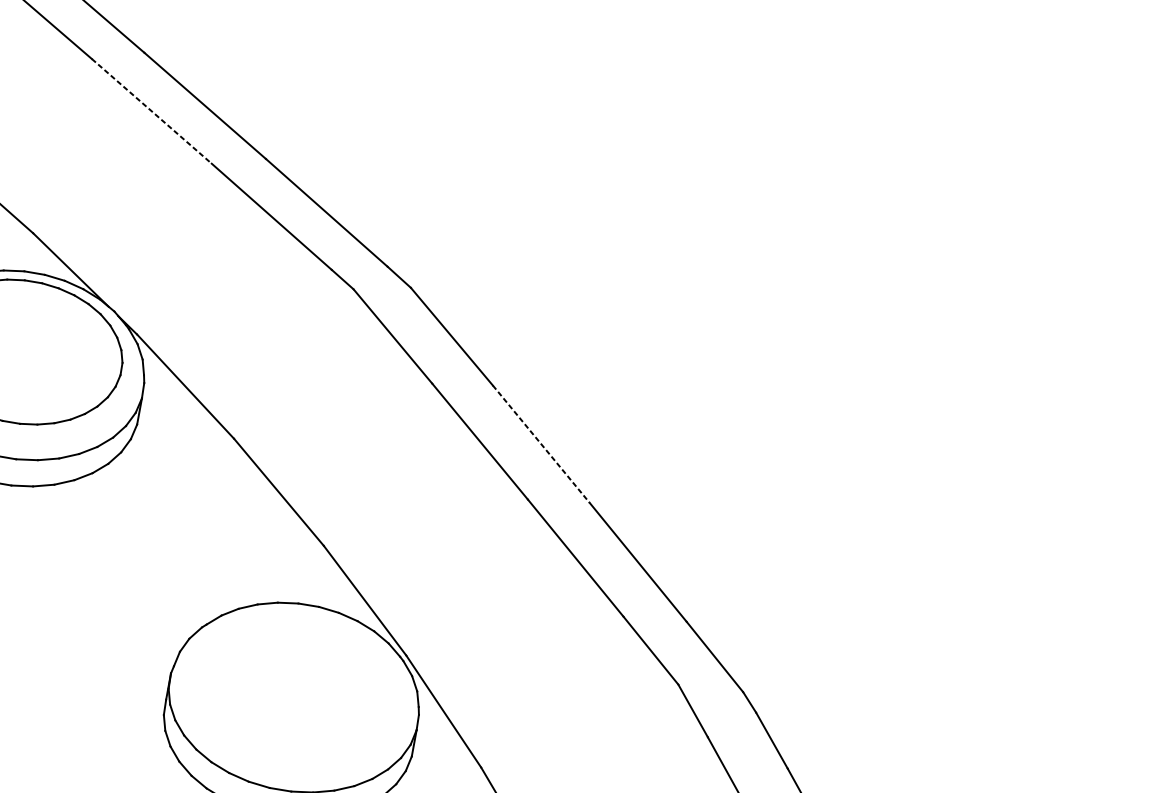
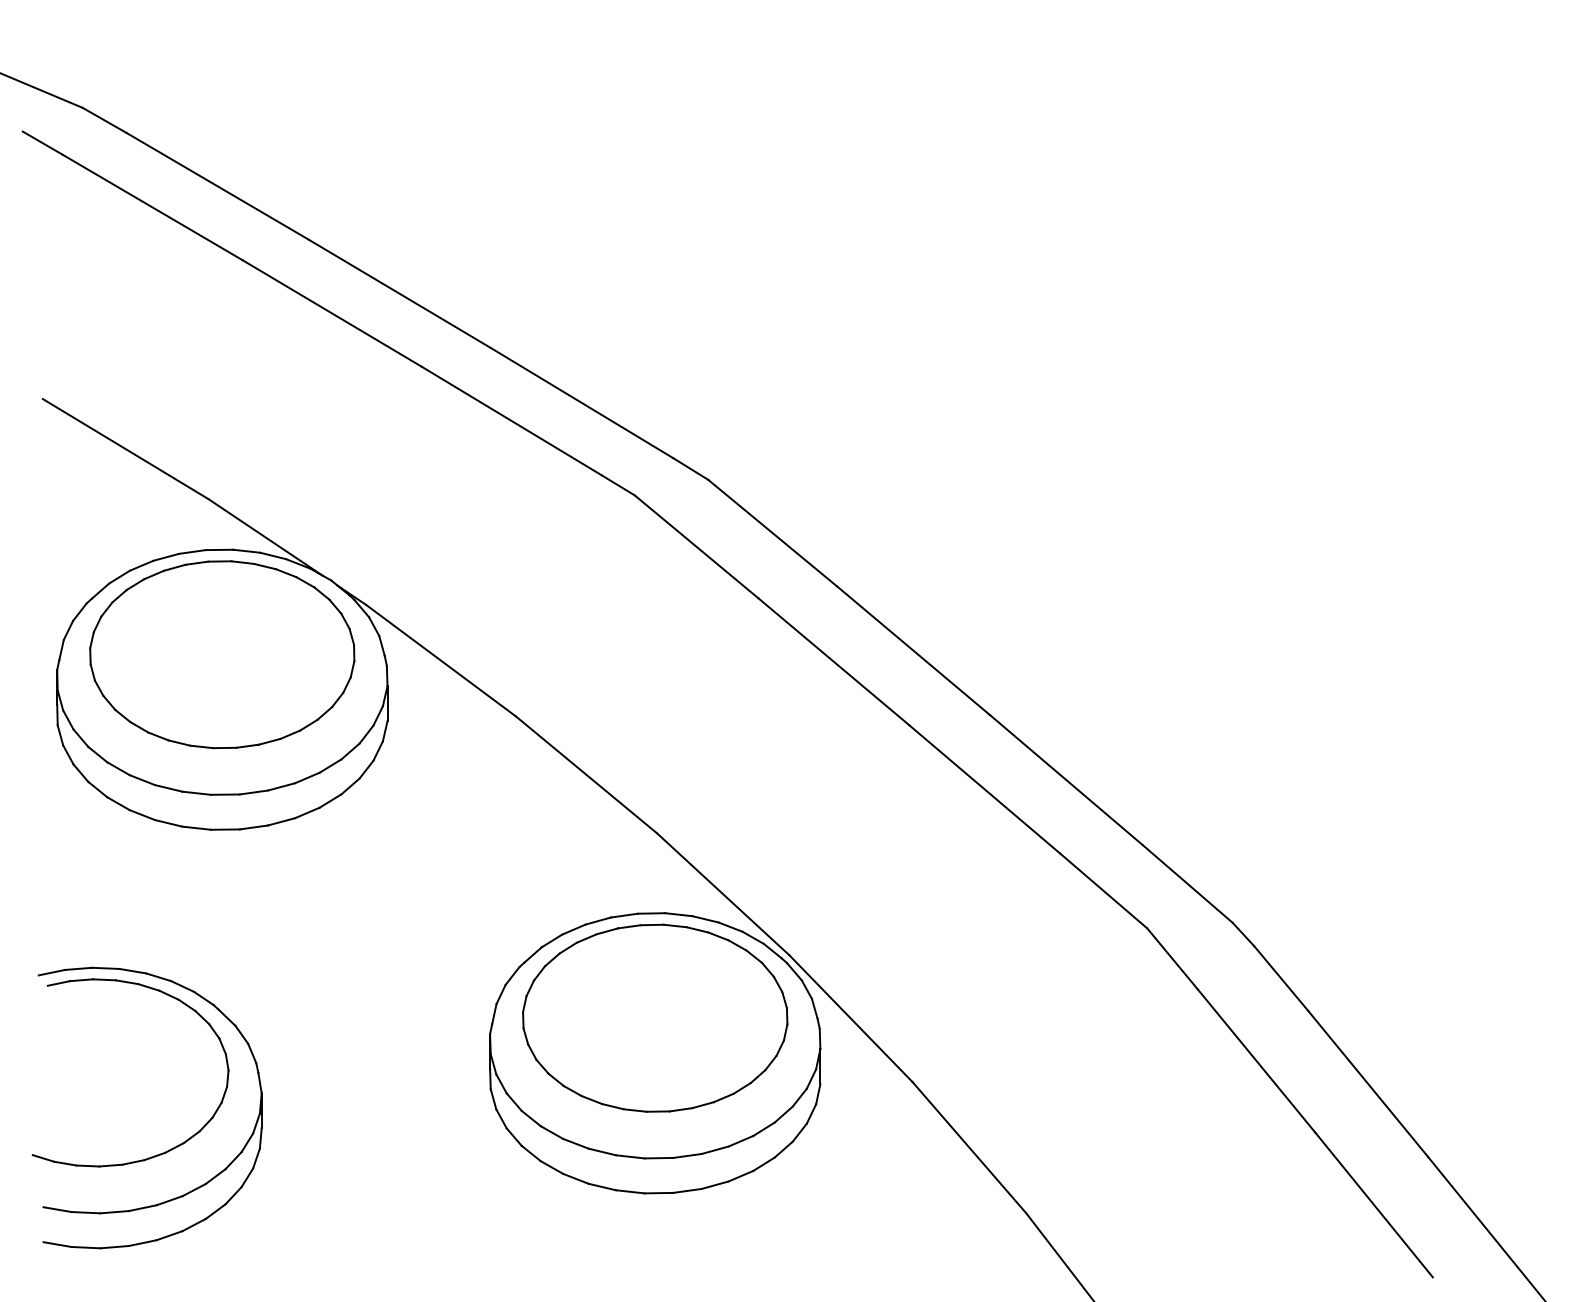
line: (151, 111) -> (332, 313), dashed -> solid
line: (541, 444) -> (913, 650), dashed -> solid
part: (297, 683) -> (655, 1017), added

